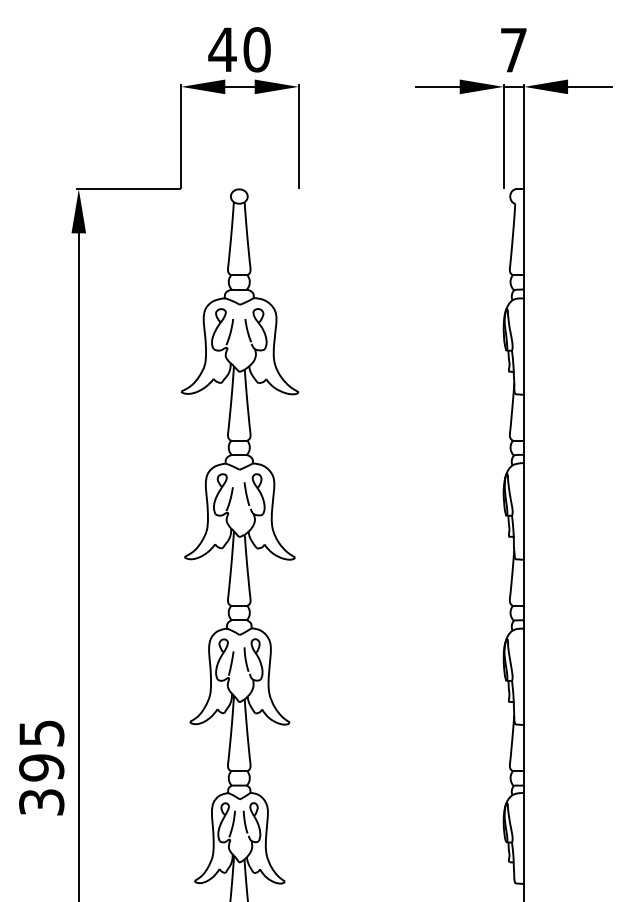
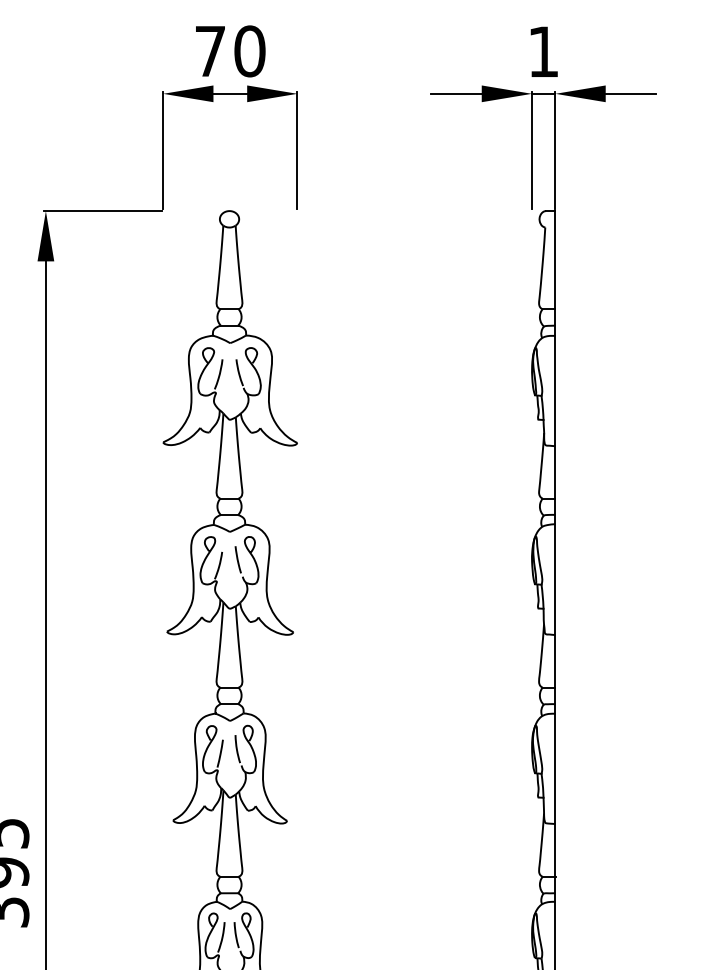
text: (222, 49) -> (210, 51), 40 -> 70
text: (513, 50) -> (543, 52), 7 -> 1

